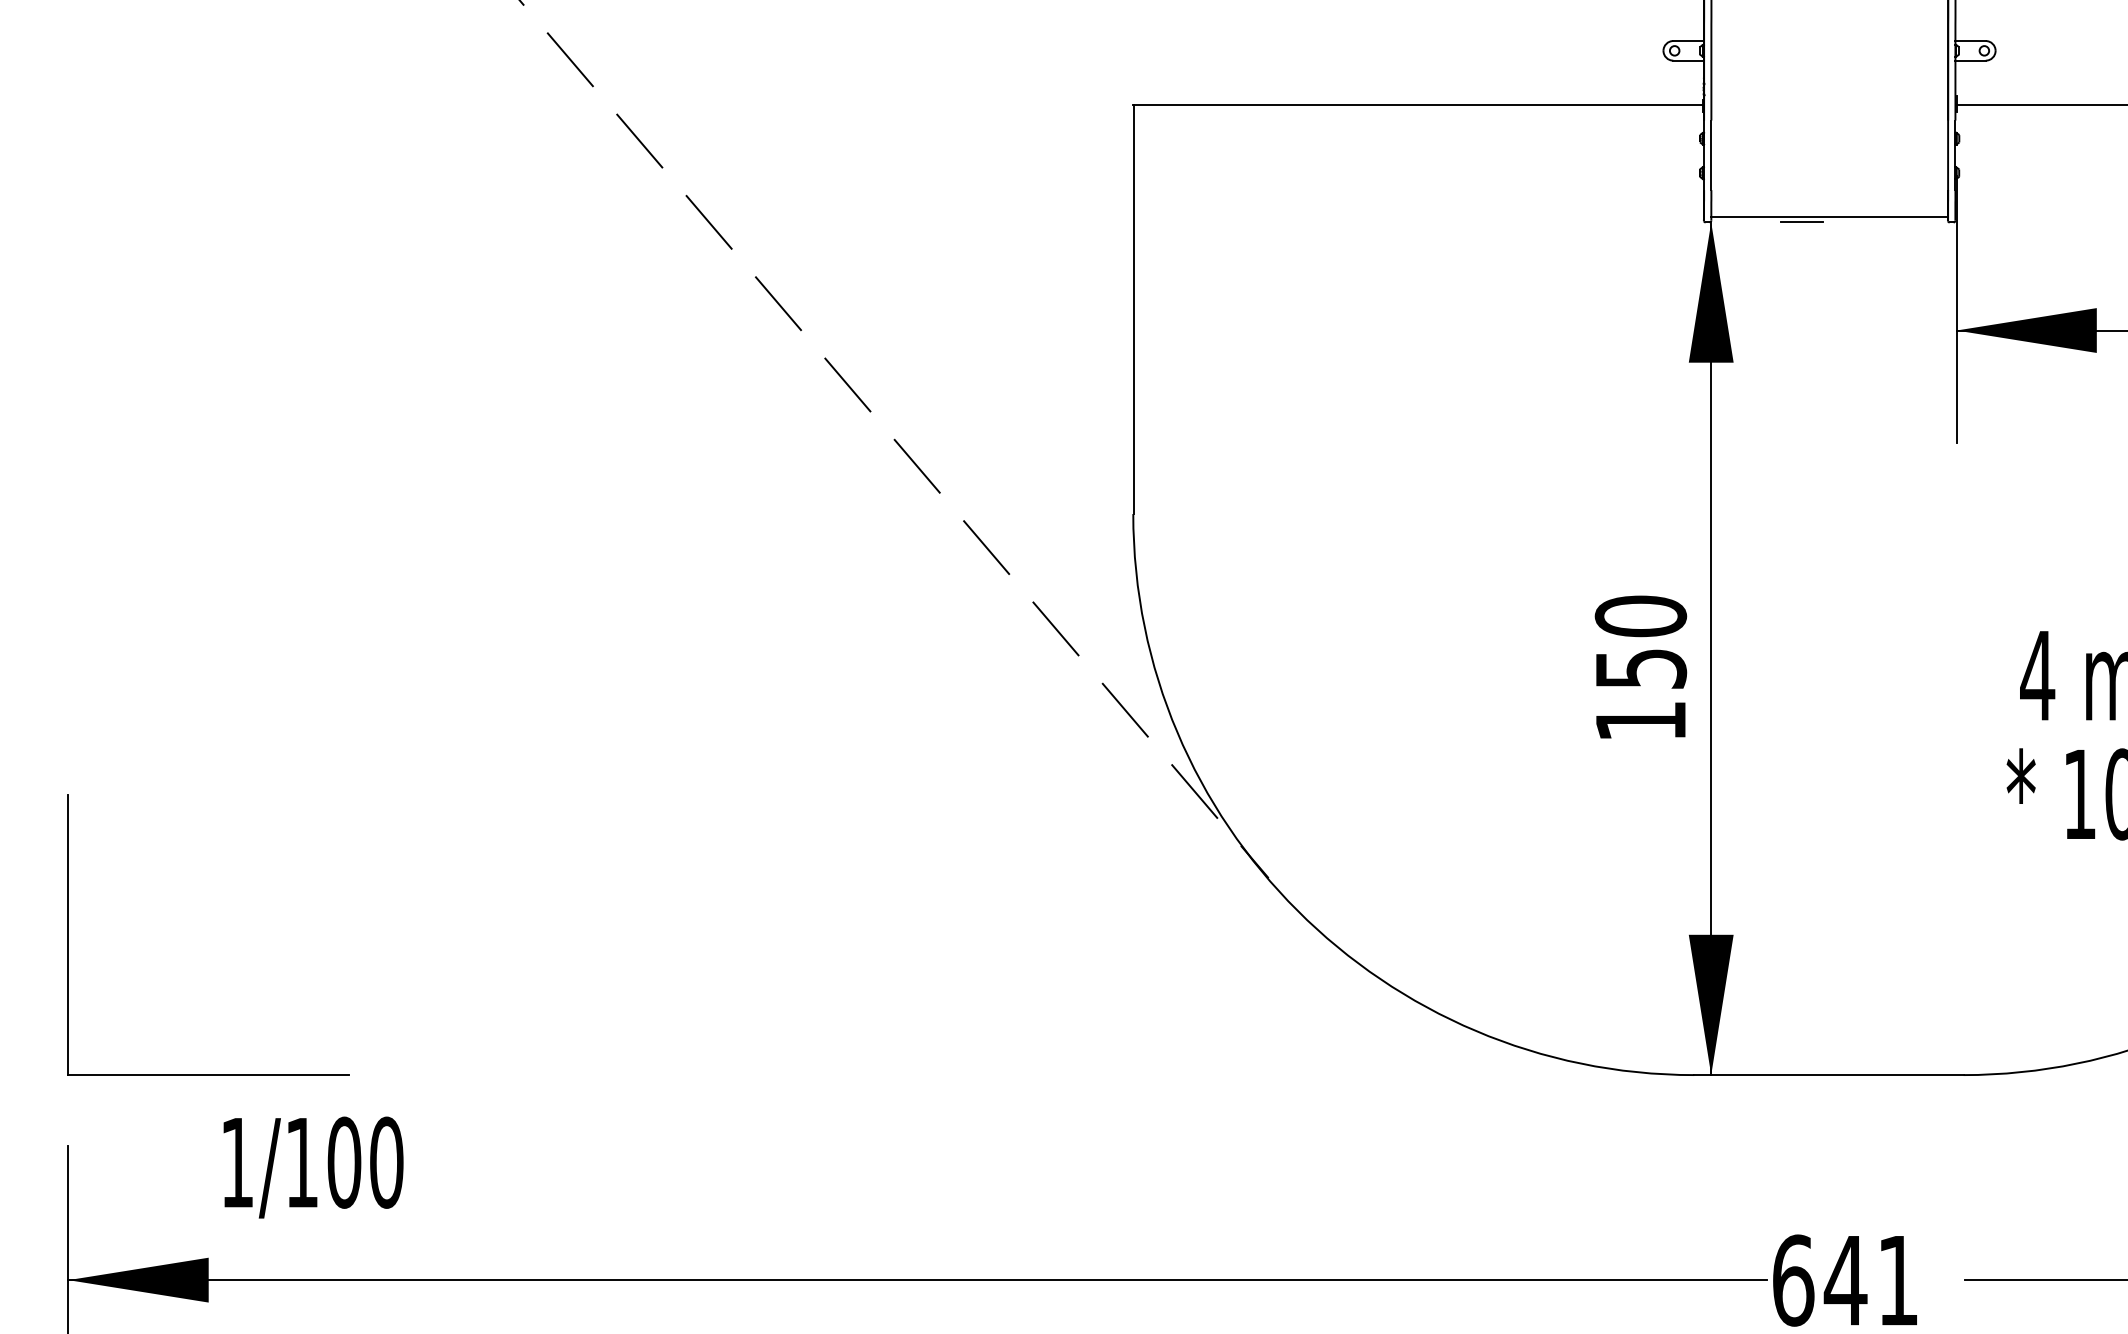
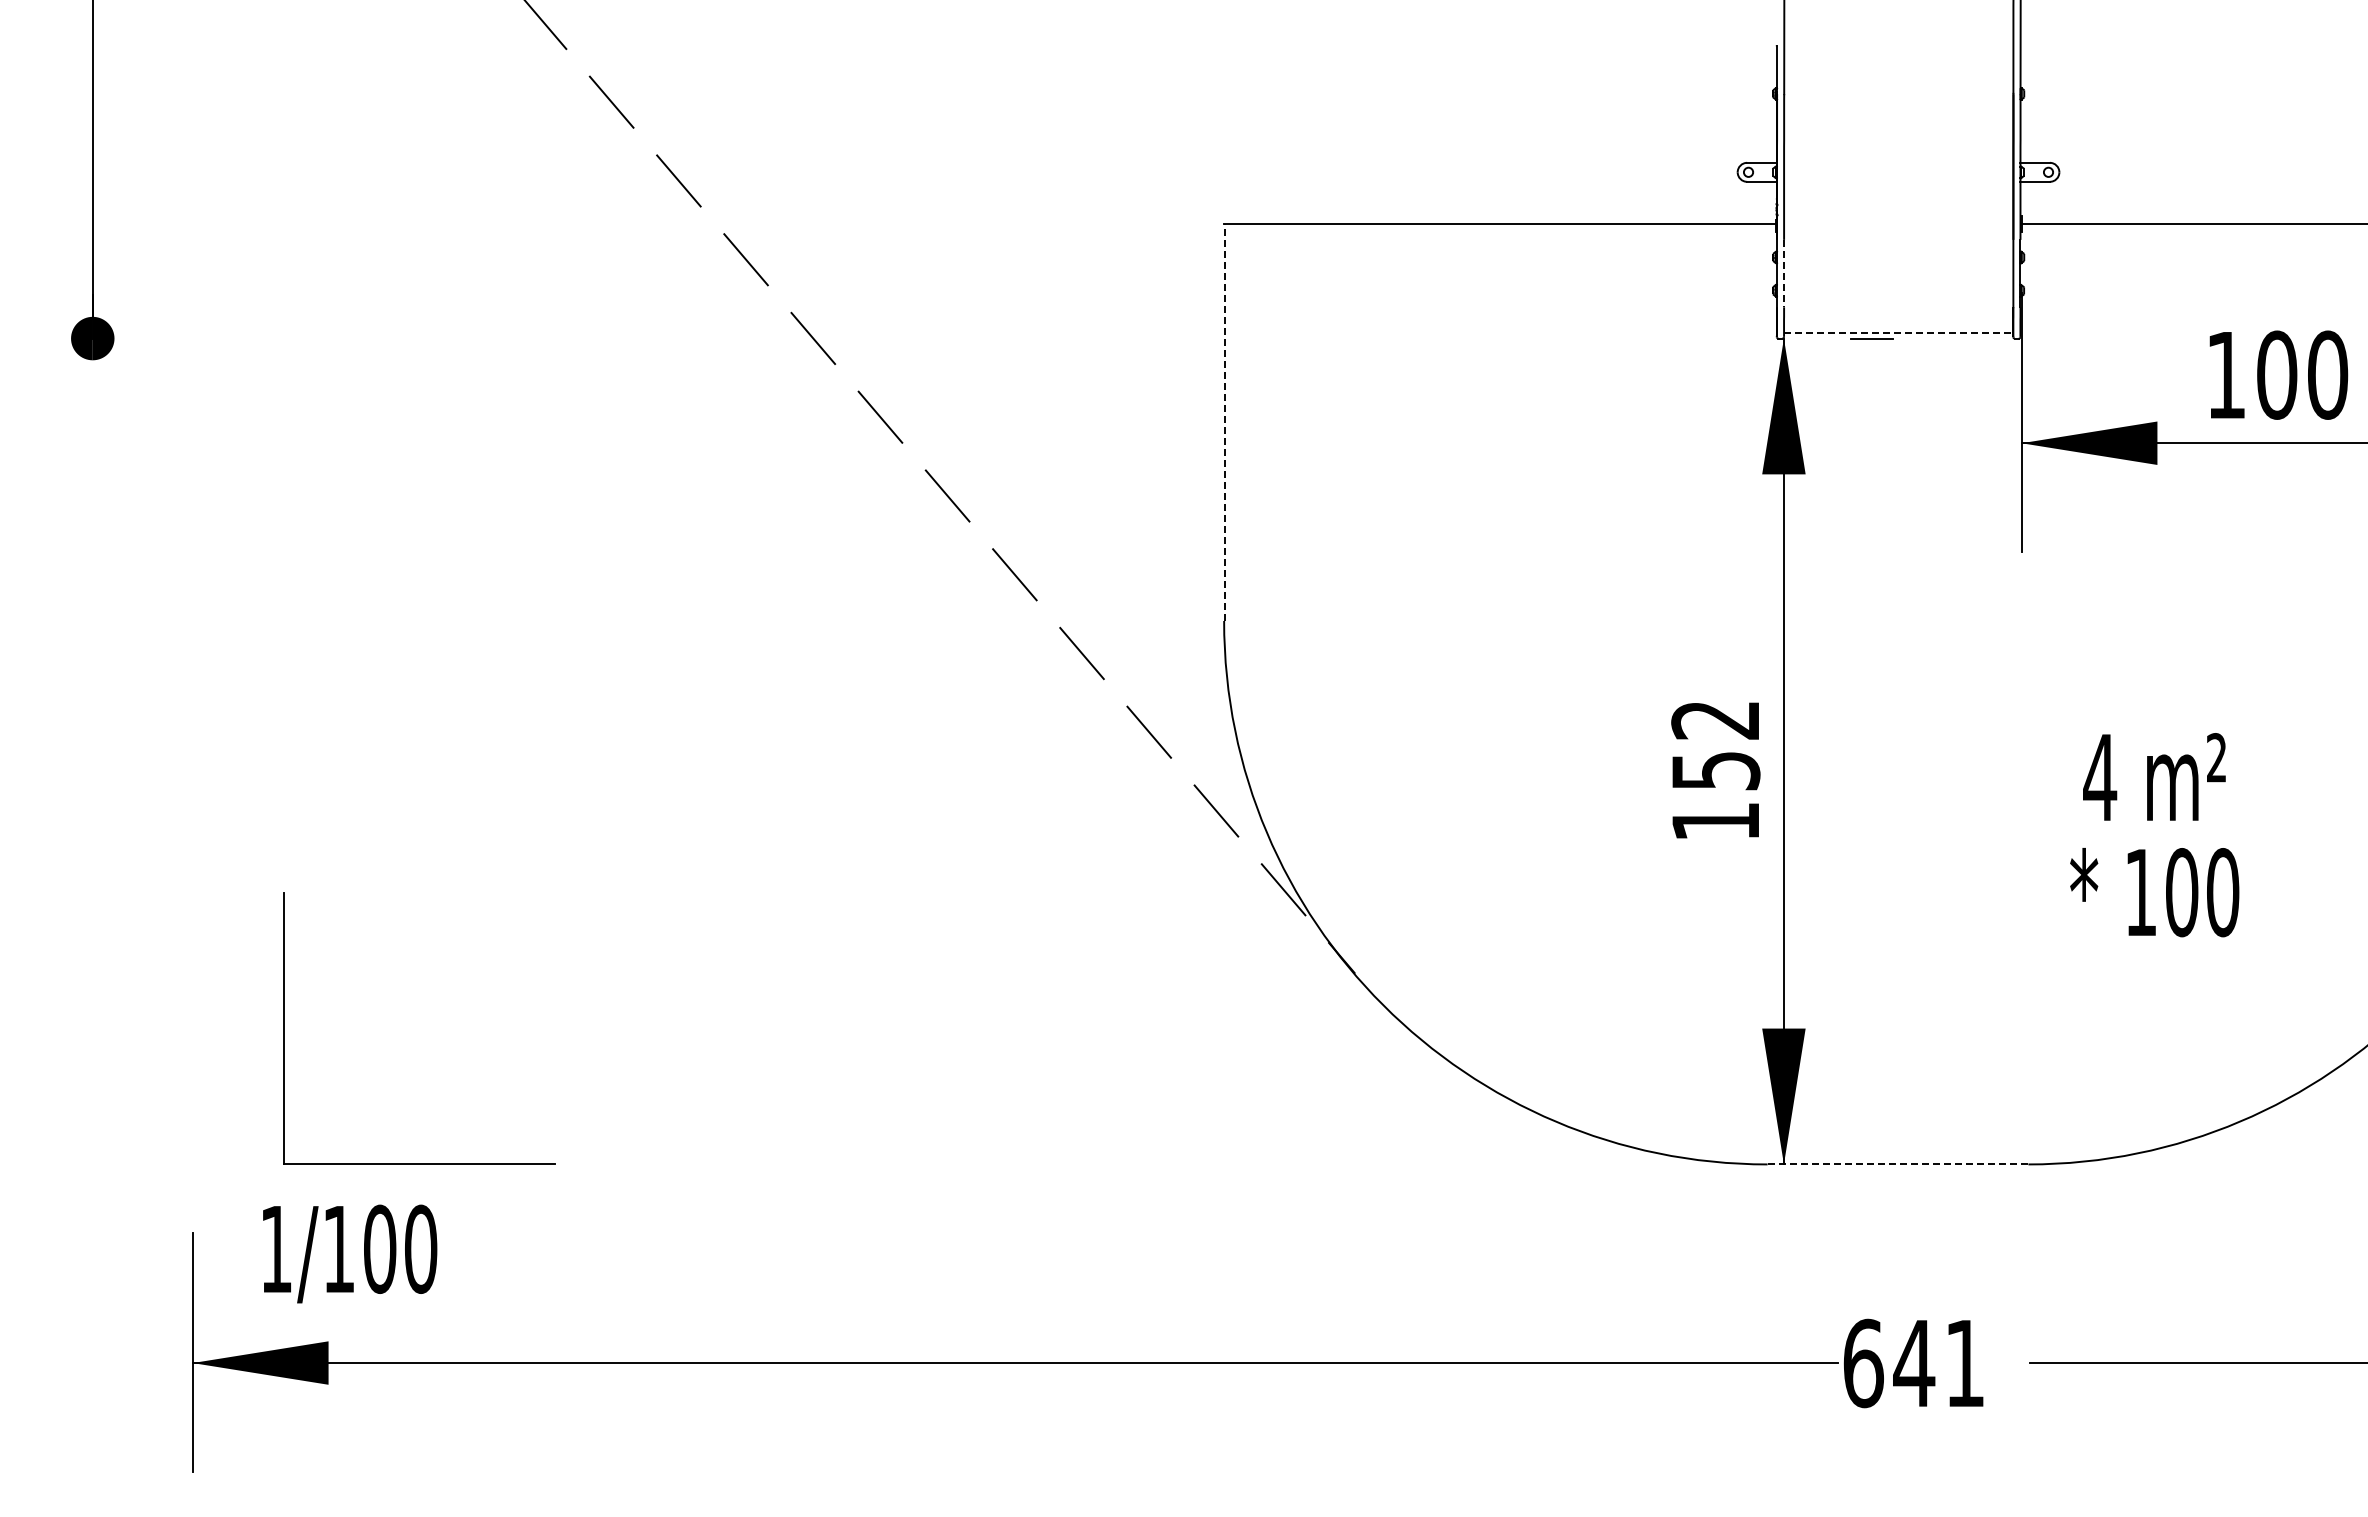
line: (1711, 155) -> (1784, 273), solid -> dashed
line: (1829, 217) -> (1898, 333), solid -> dashed
line: (1134, 309) -> (1225, 422), solid -> dashed
text: (1640, 616) -> (1715, 720), 150 -> 152
part: (69, 934) -> (284, 1028), moved
line: (1828, 1075) -> (1897, 1164), solid -> dashed
text: (313, 1167) -> (350, 1253), moved

